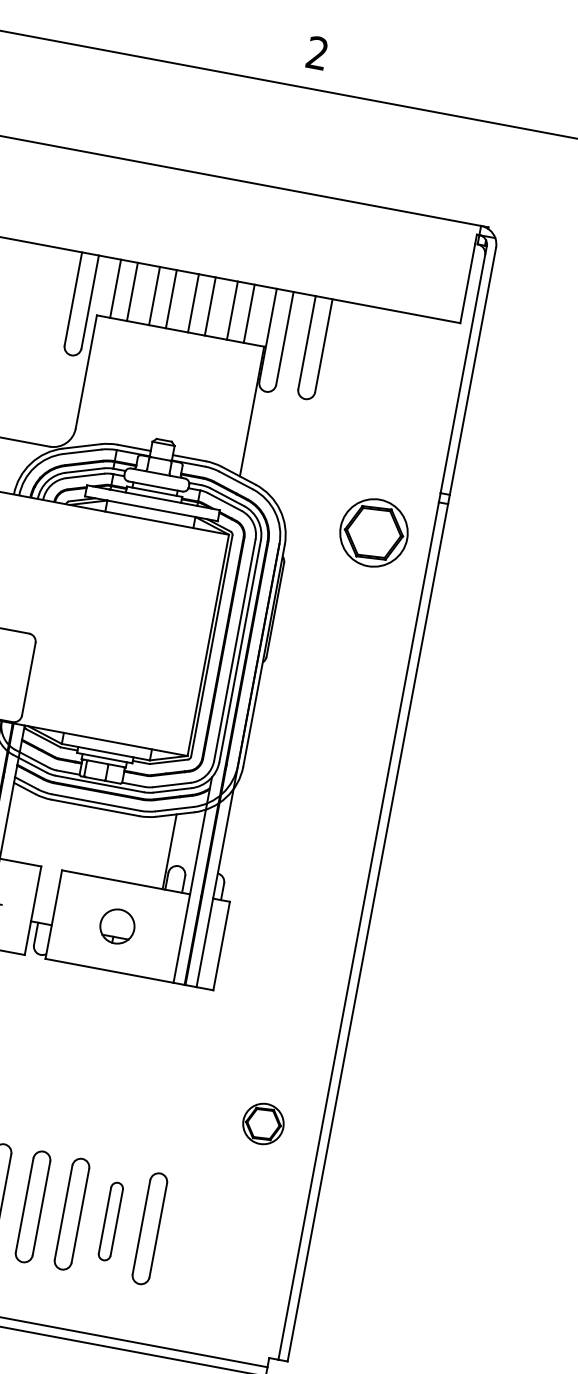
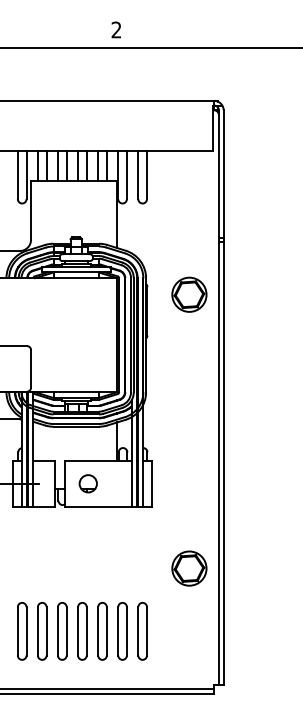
part: (374, 532) -> (189, 294), moved
part: (115, 925) -> (87, 483), moved
part: (263, 1123) -> (189, 568), size x1.67
part: (110, 1221) -> (122, 631), size x1.43

